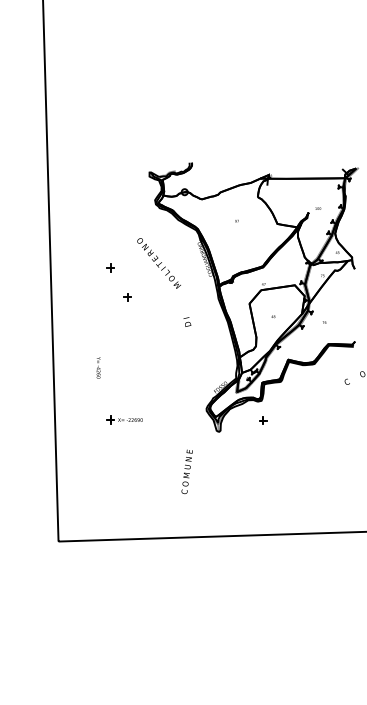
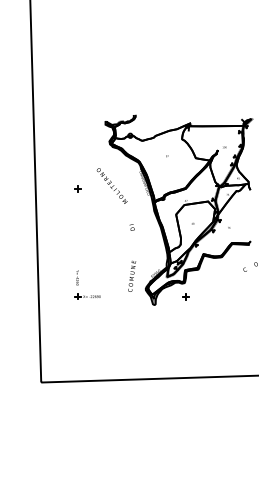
part: (126, 296) -> (89, 209), removed
text: (98, 367) -> (77, 277), moved
text: (187, 470) -> (132, 275), moved

